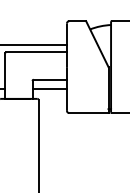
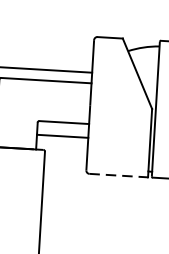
line: (88, 113) -> (118, 176), solid -> dashed

